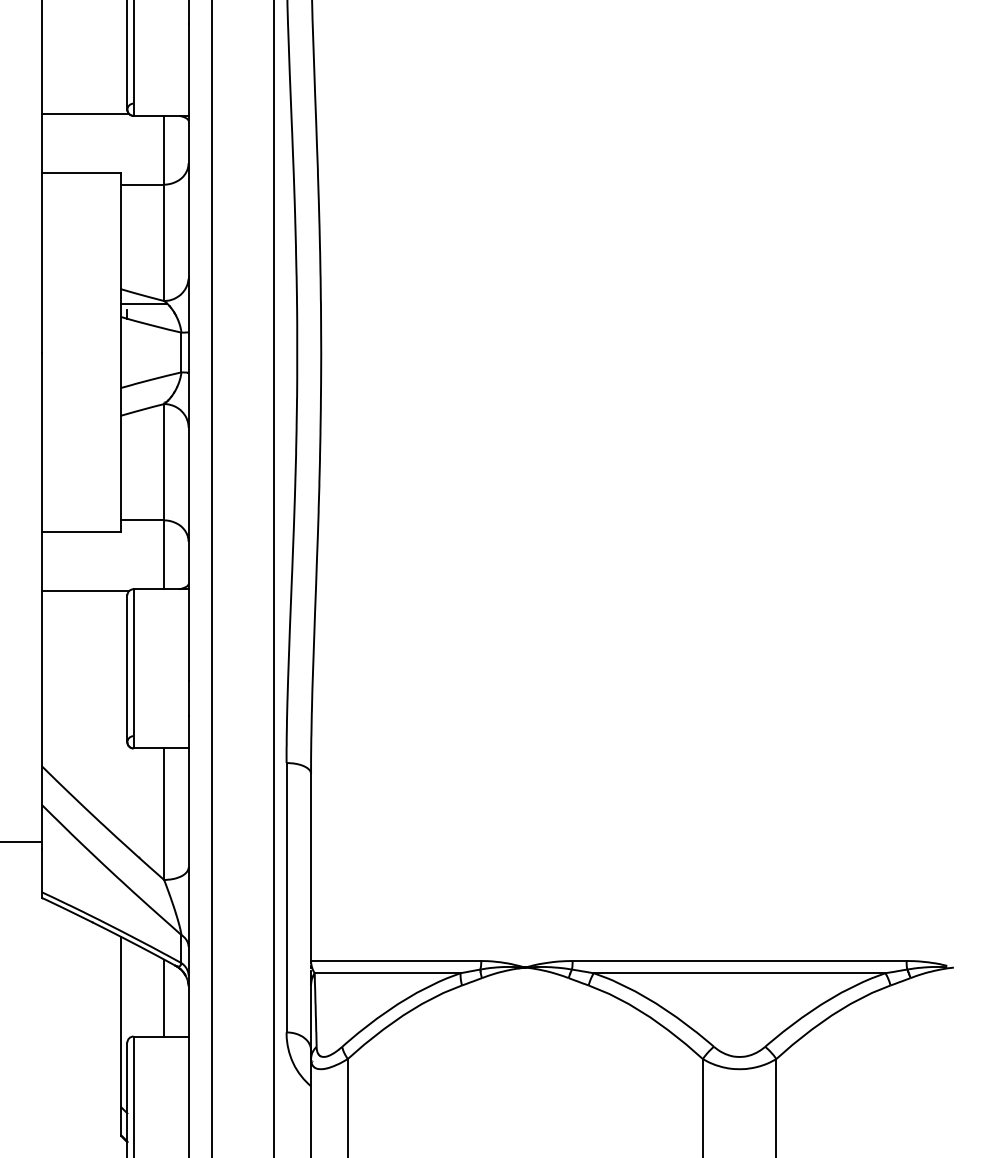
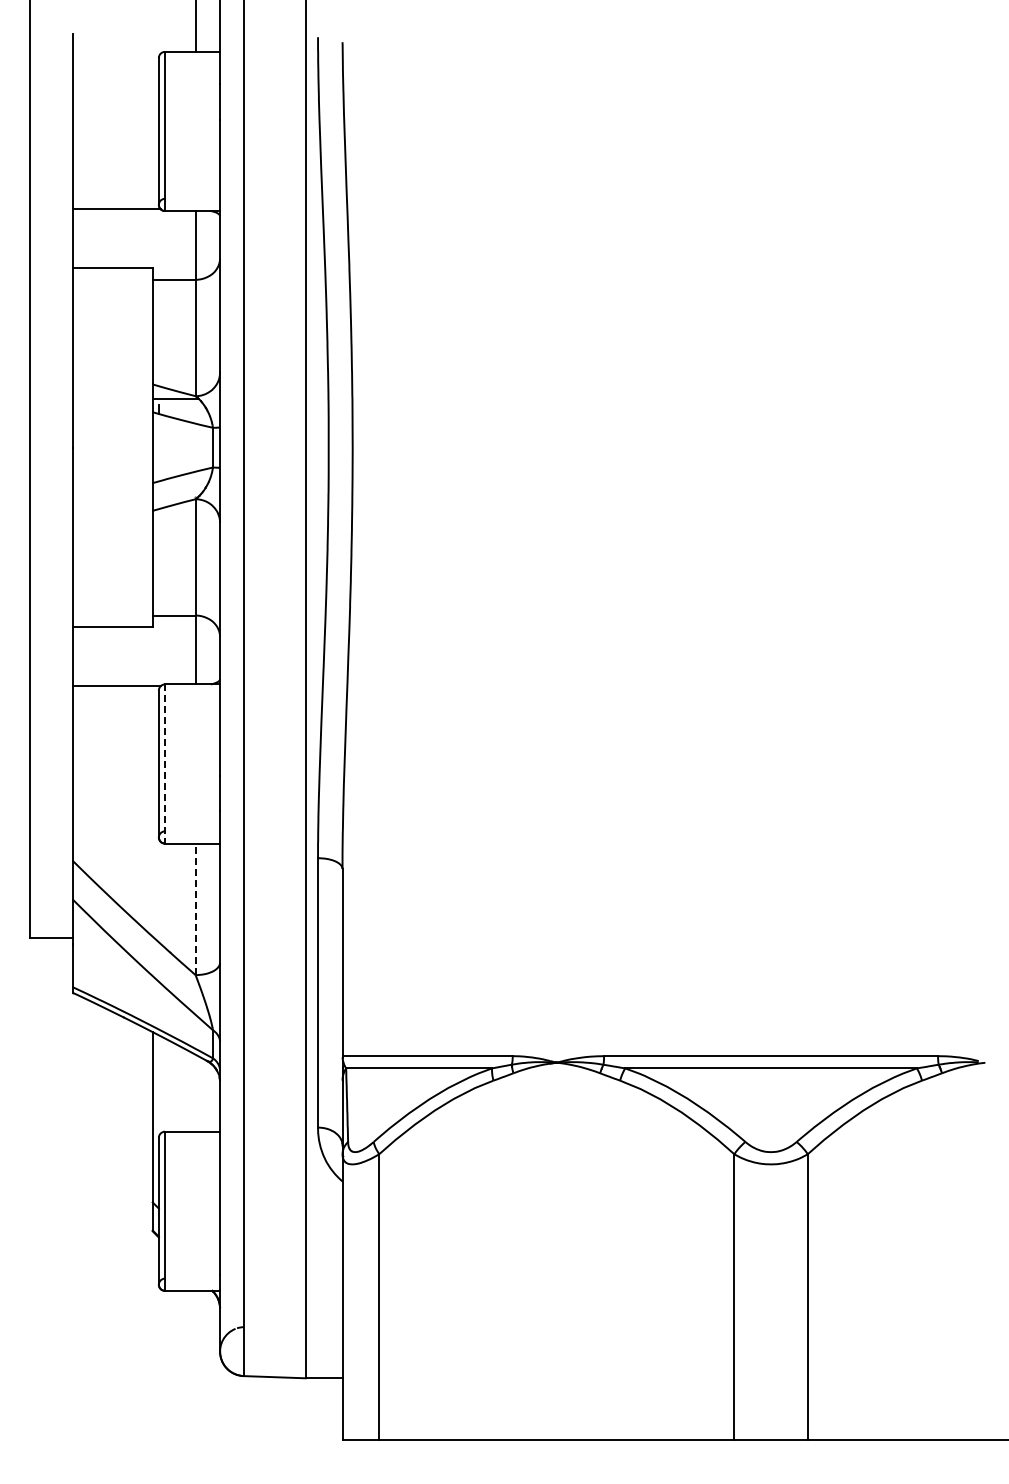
line: (133, 669) -> (164, 764), solid -> dashed
line: (164, 814) -> (195, 909), solid -> dashed
line: (164, 997) -> (195, 1092), removed

